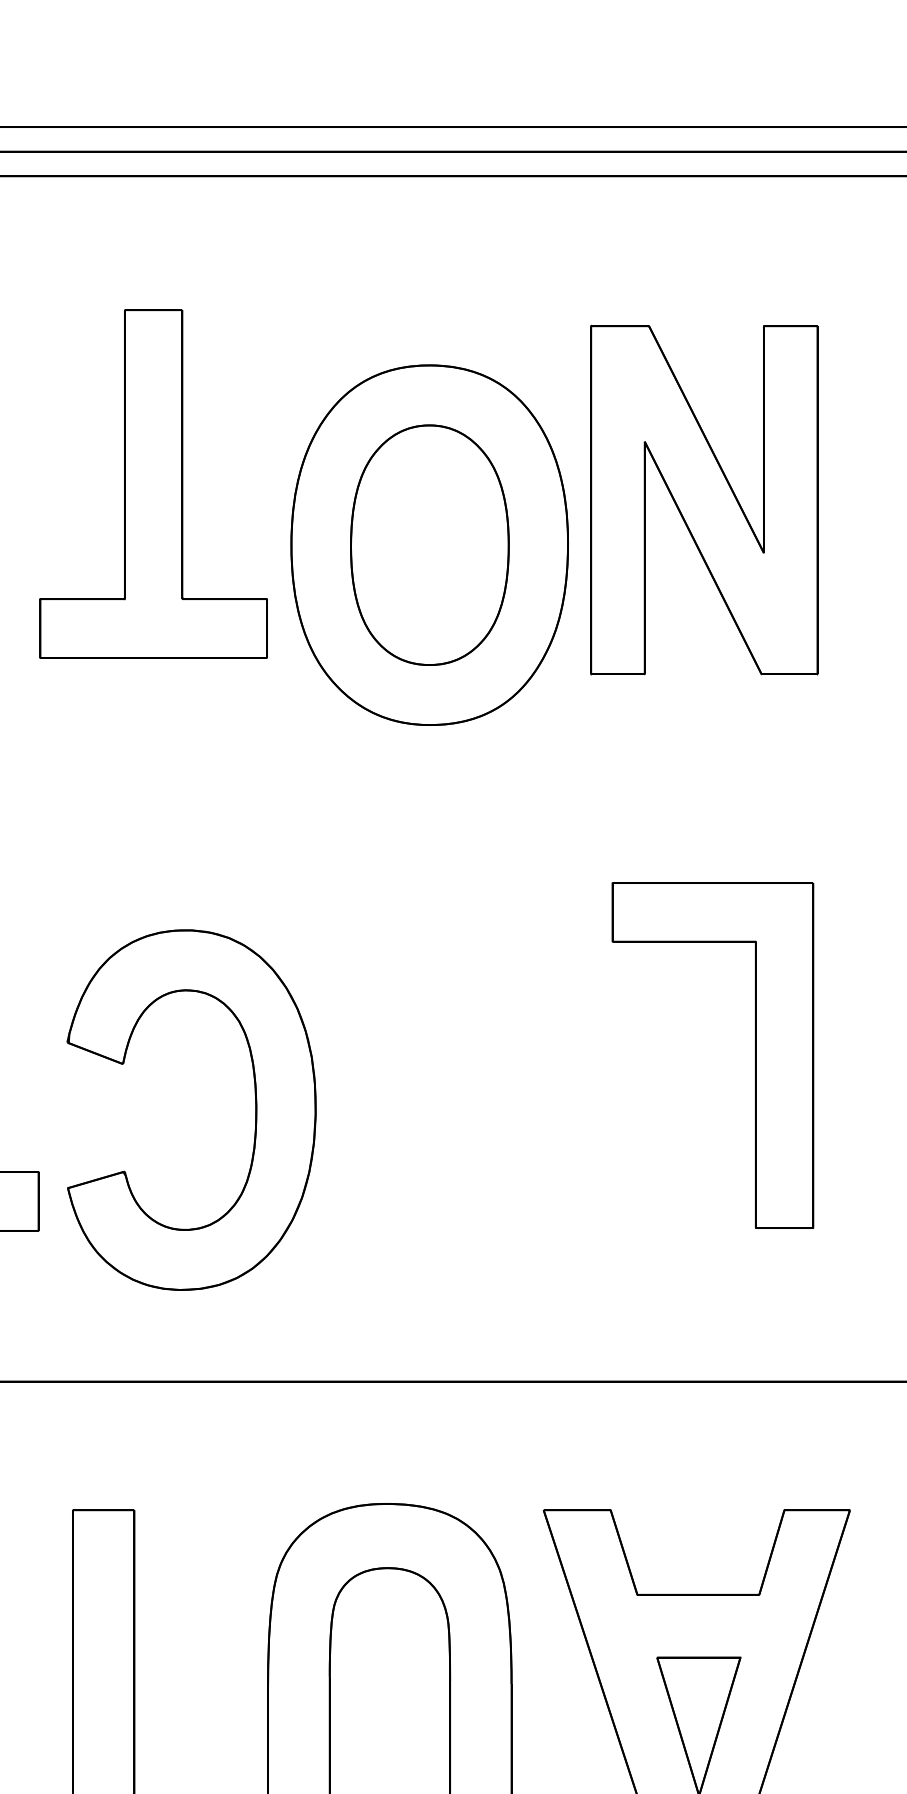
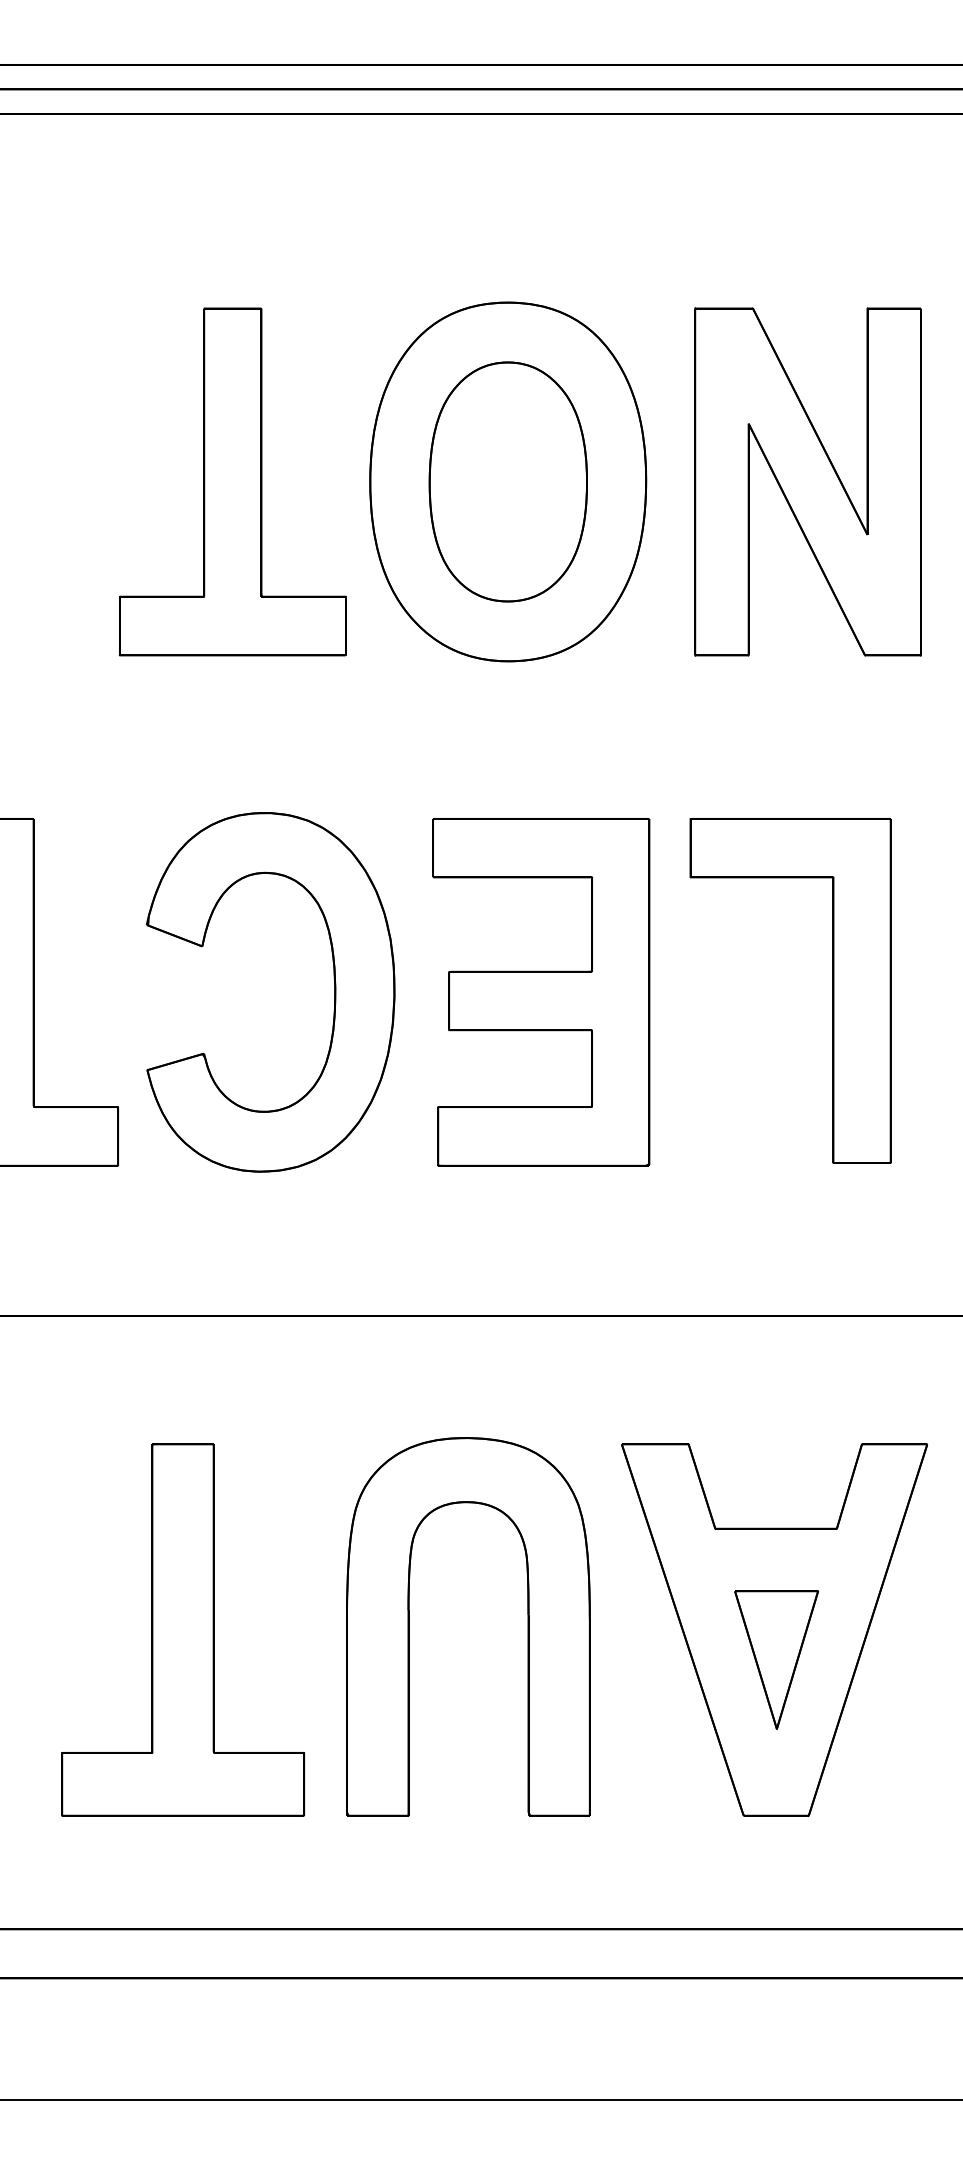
part: (153, 483) -> (232, 481), moved
part: (703, 499) -> (807, 481), moved
part: (463, 1057) -> (541, 992), added
part: (255, 1110) -> (334, 992), moved

